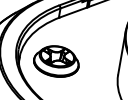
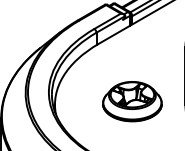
part: (56, 61) -> (132, 101), moved

